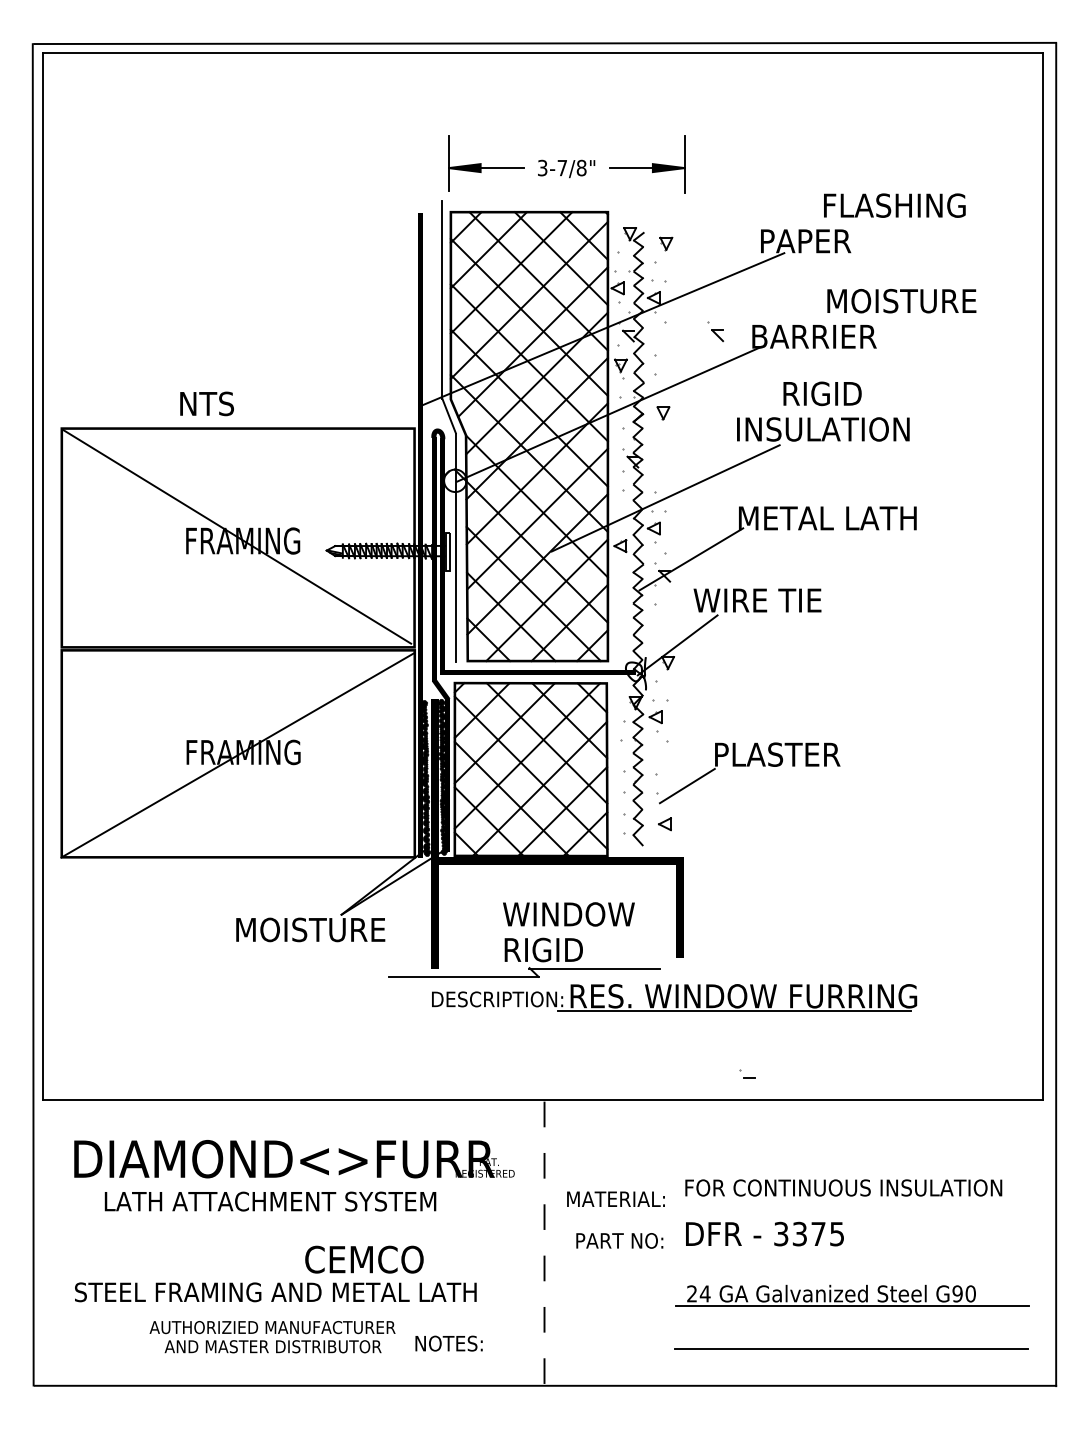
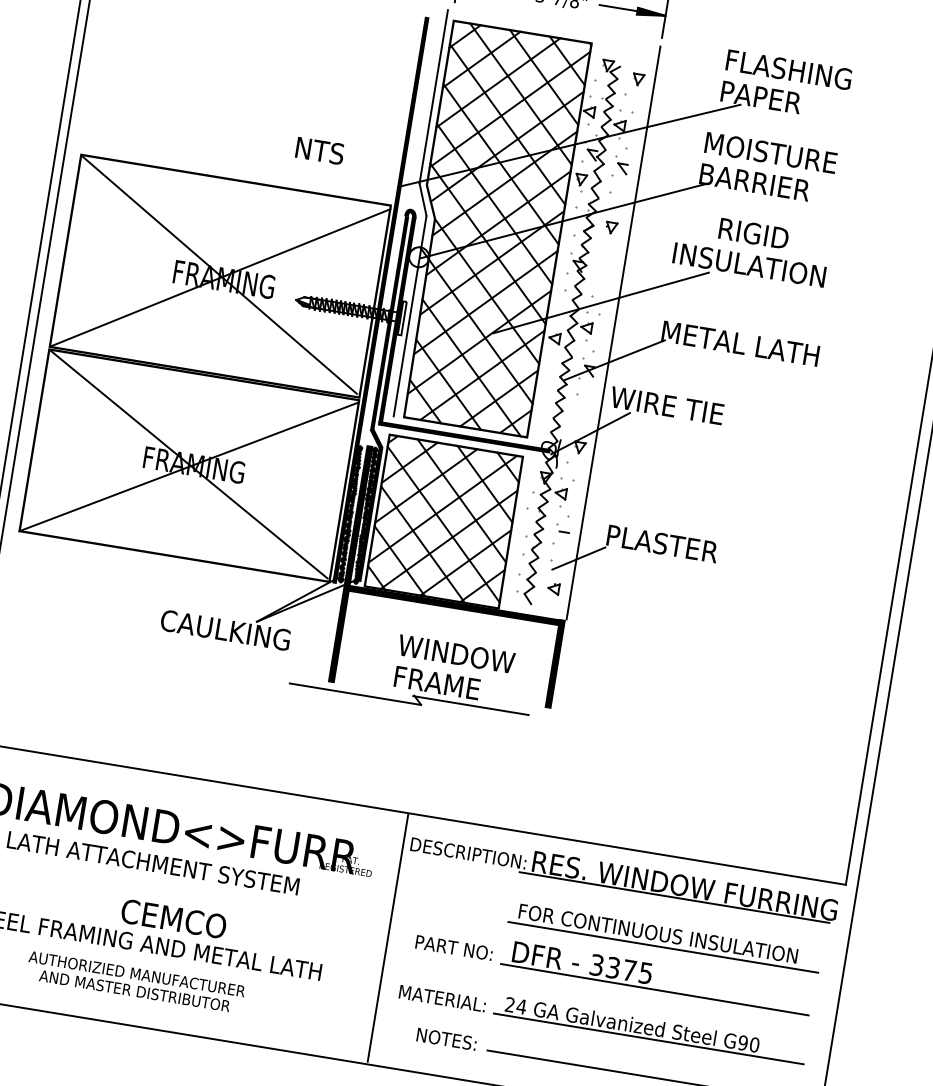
text: (894, 205) -> (788, 69), moved
text: (901, 301) -> (770, 153), moved
part: (715, 331) -> (620, 164), moved
text: (206, 403) -> (319, 150), moved
line: (684, 529) -> (613, 332), added
line: (238, 539) -> (220, 277), added
line: (238, 752) -> (189, 464), added
text: (310, 929) -> (227, 630), MOISTURE -> CAULKING
text: (553, 949) -> (437, 682), RIGID -> FRAME
part: (674, 997) -> (624, 877), moved
part: (747, 1073) -> (563, 528), moved
text: (615, 1198) -> (442, 997), moved
line: (851, 1202) -> (663, 947), added
line: (544, 1241) -> (388, 937), dashed -> solid
line: (849, 1250) -> (654, 989), added
text: (364, 1259) -> (173, 918), moved
text: (448, 1343) -> (446, 1039), moved

